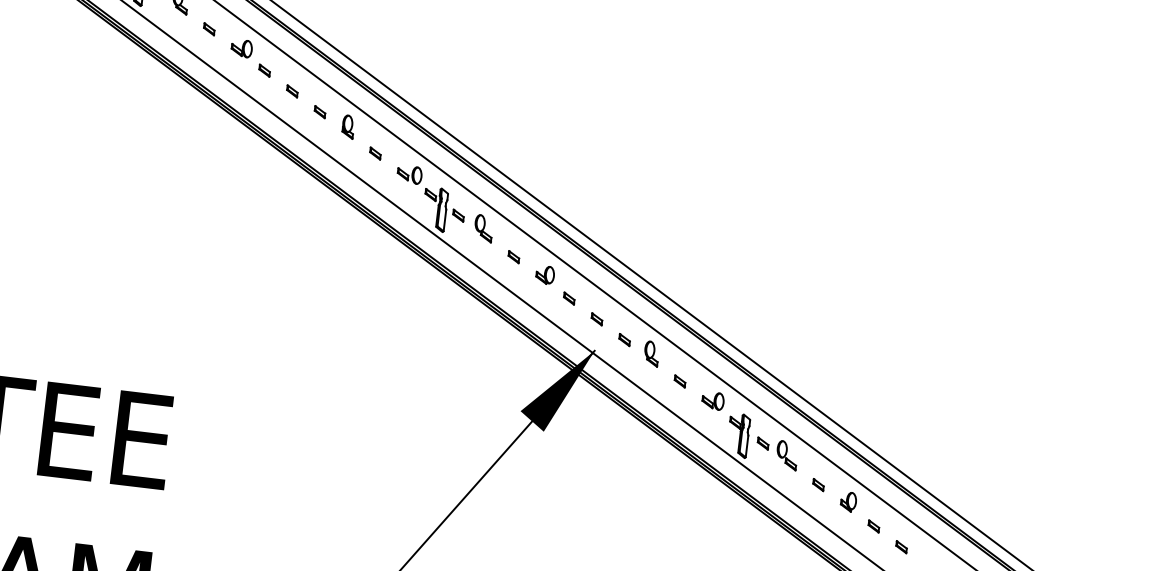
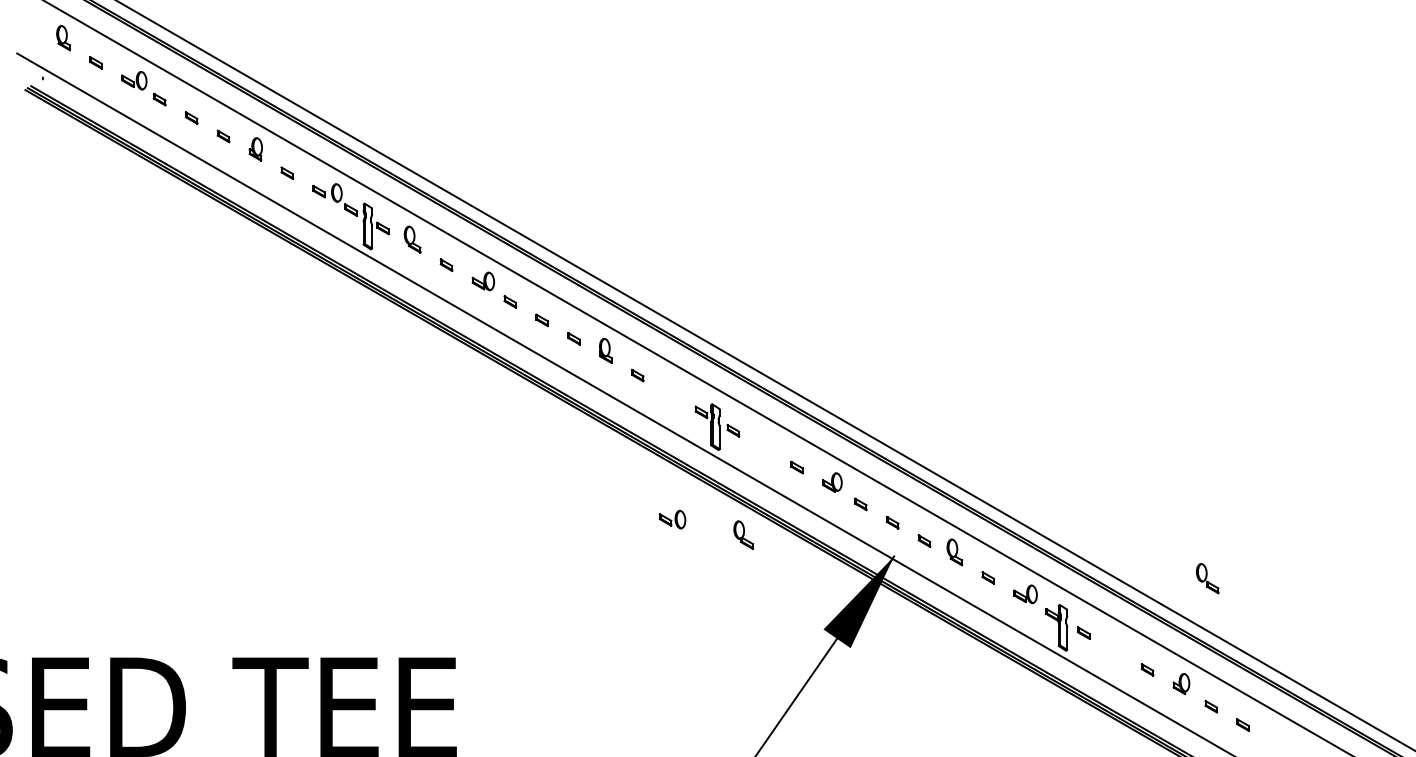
part: (409, 174) -> (672, 519), moved
part: (483, 227) -> (743, 534), moved
part: (786, 455) -> (1207, 578), moved

